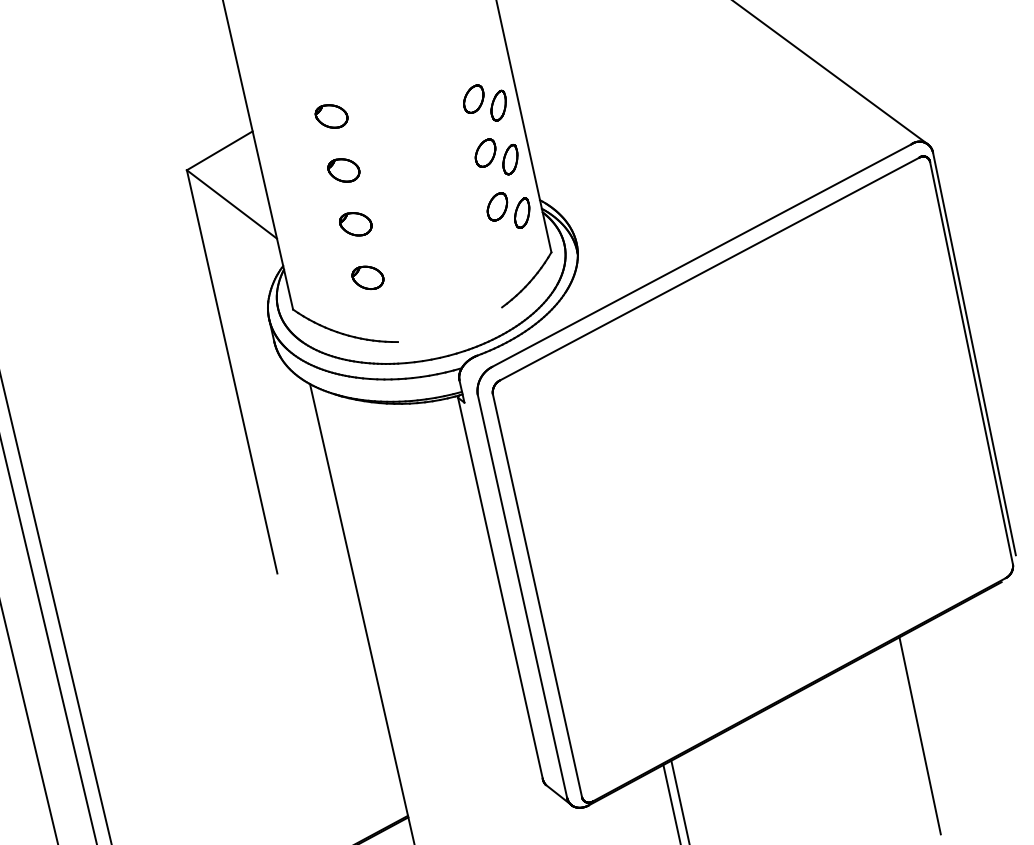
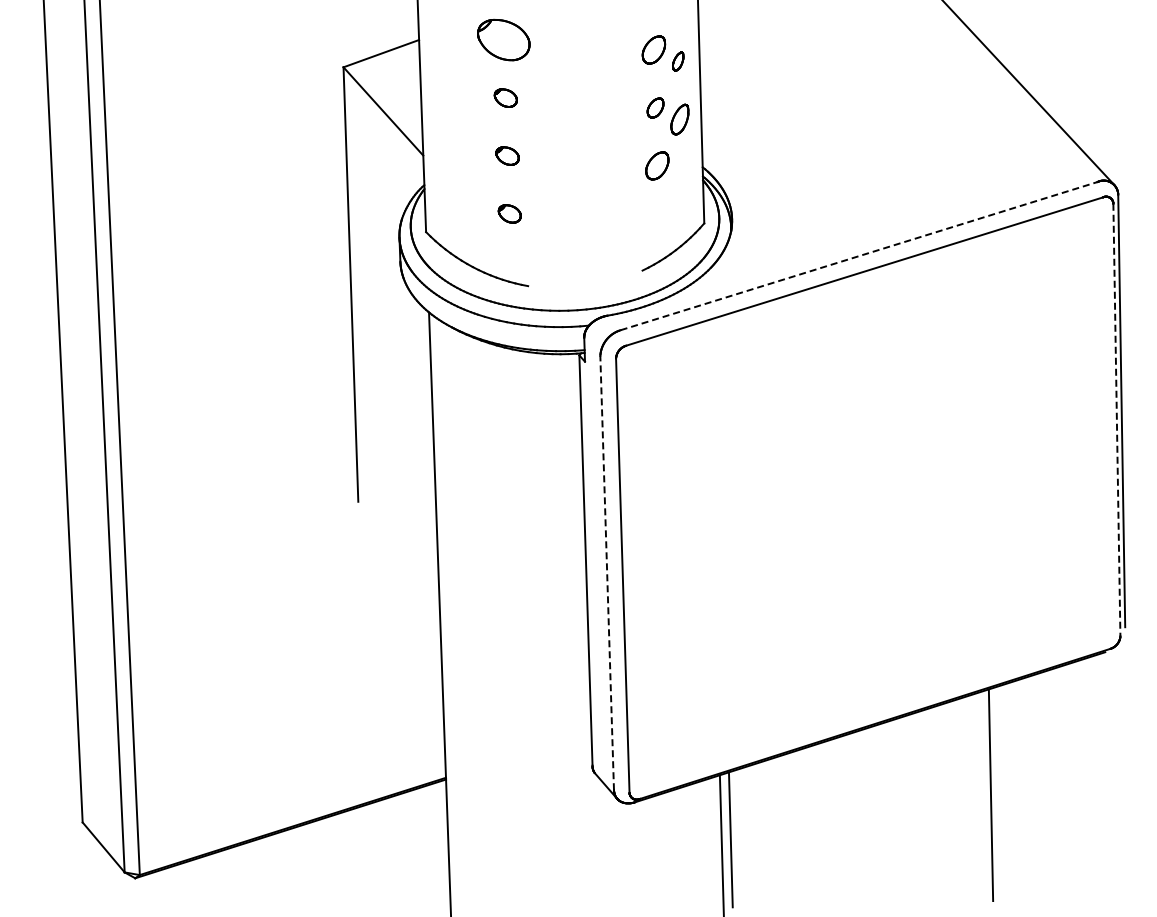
part: (497, 105) -> (677, 61), size x0.6
part: (331, 116) -> (503, 39), size x1.6
part: (485, 152) -> (655, 107), size x0.7
part: (343, 169) -> (505, 97), size x0.7
part: (522, 213) -> (681, 177), removed
part: (355, 223) -> (507, 155), size x0.7
line: (702, 255) -> (859, 256), solid -> dashed
part: (367, 277) -> (509, 213), size x0.7
line: (971, 363) -> (1116, 420), solid -> dashed
line: (522, 595) -> (607, 572), solid -> dashed

